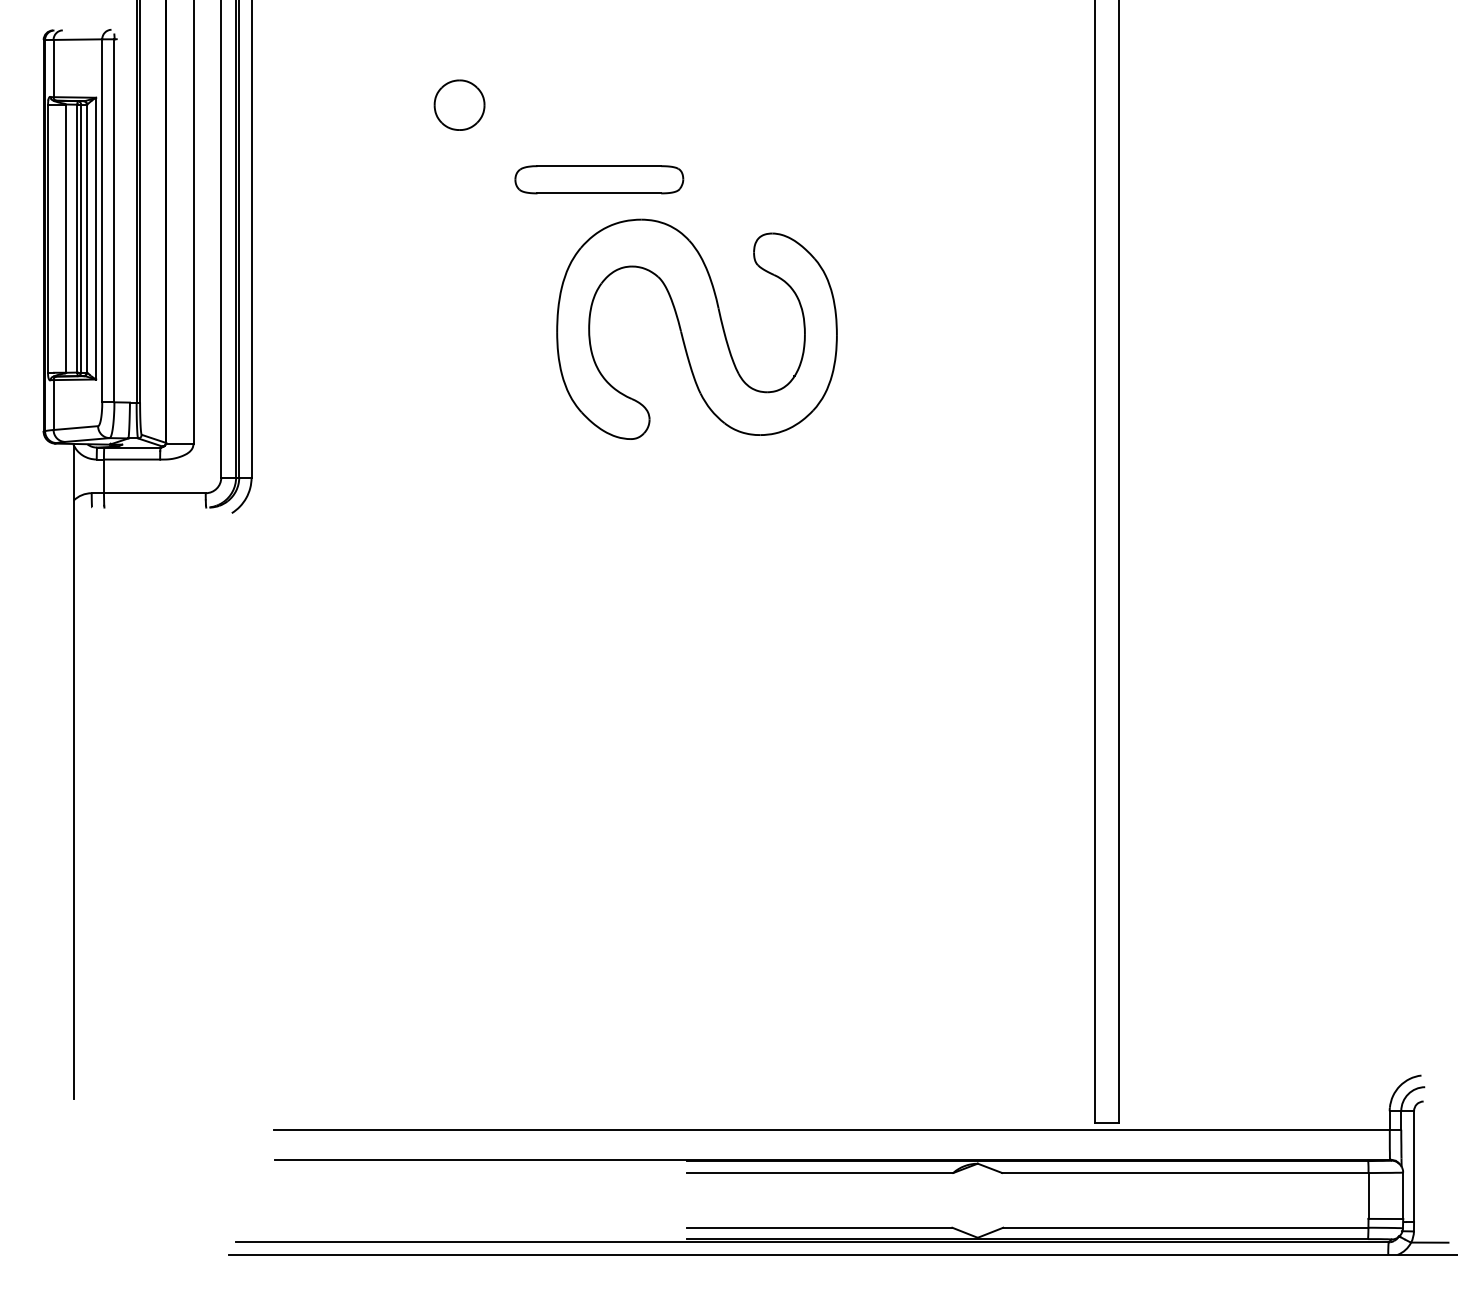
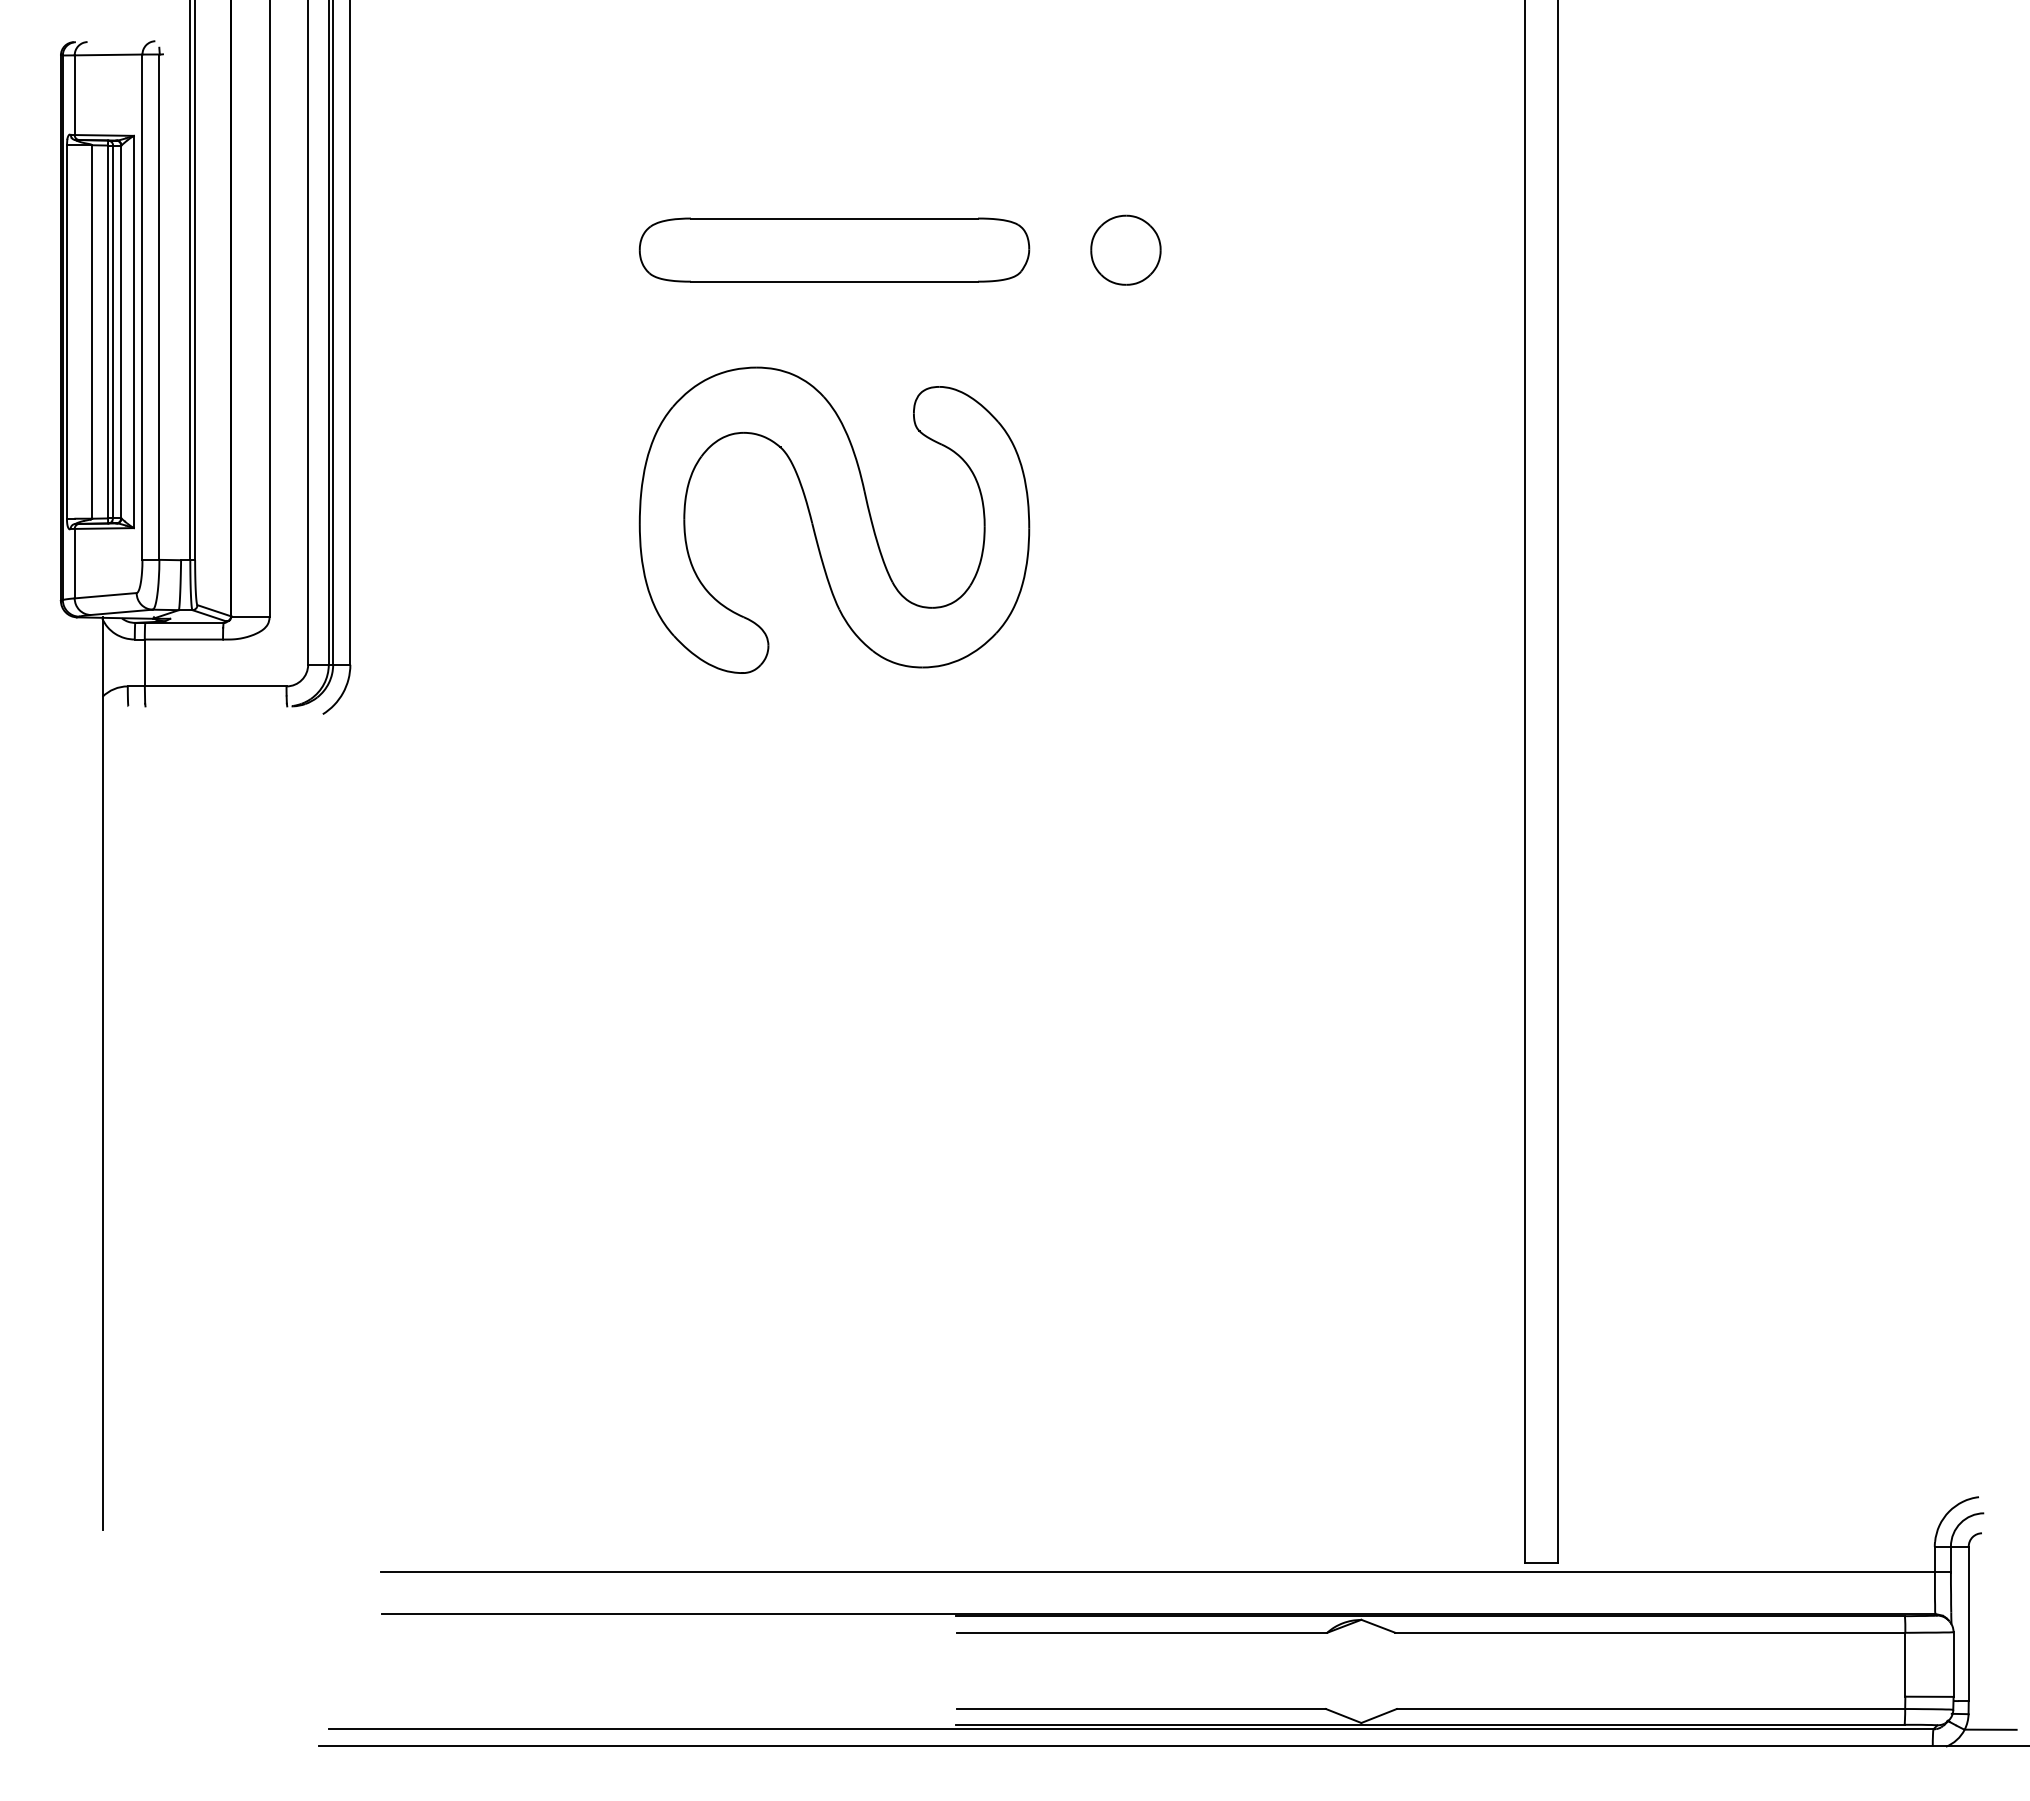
part: (459, 104) -> (1125, 249), moved
part: (599, 179) -> (834, 249), size x1.67
part: (697, 328) -> (834, 519), moved

